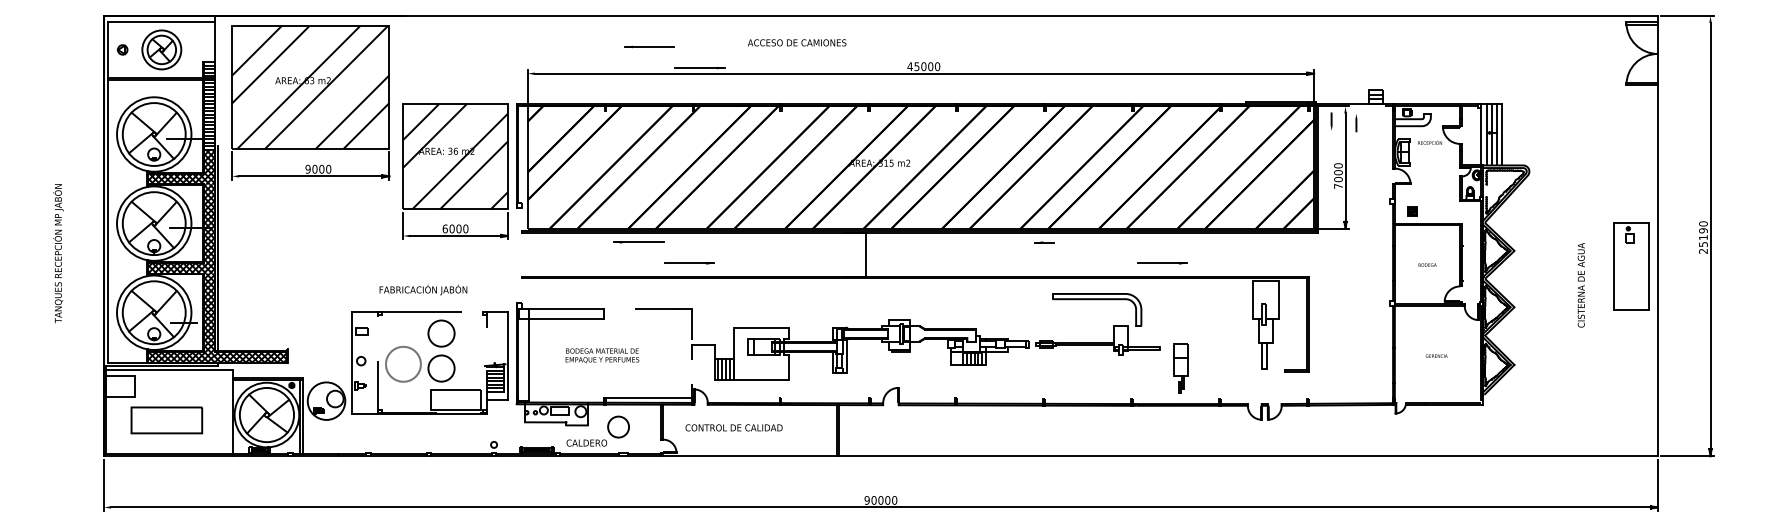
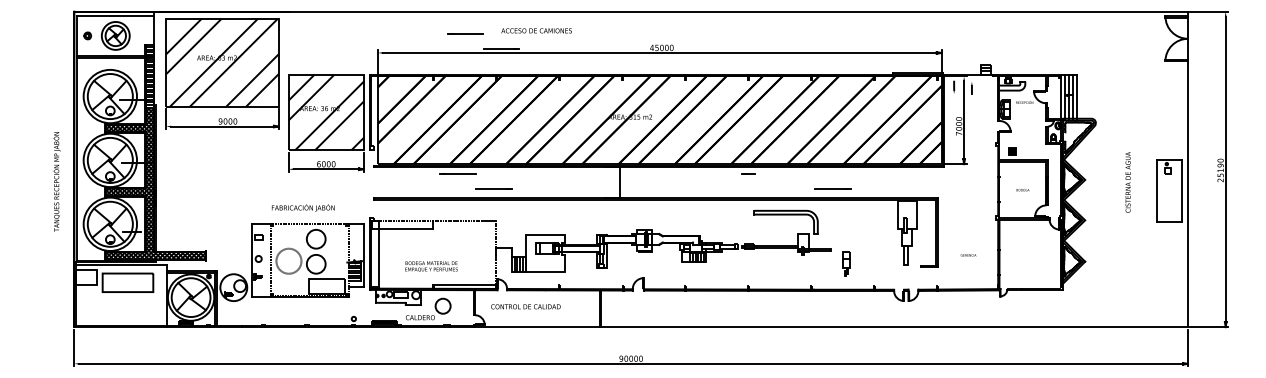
text: (797, 42) -> (536, 30), moved
text: (58, 253) -> (56, 181), moved
text: (1580, 285) -> (1127, 182), moved
text: (602, 355) -> (431, 266), moved
text: (1436, 355) -> (968, 254), moved
part: (1180, 368) -> (845, 264), size x0.7
part: (166, 420) -> (127, 282), moved

